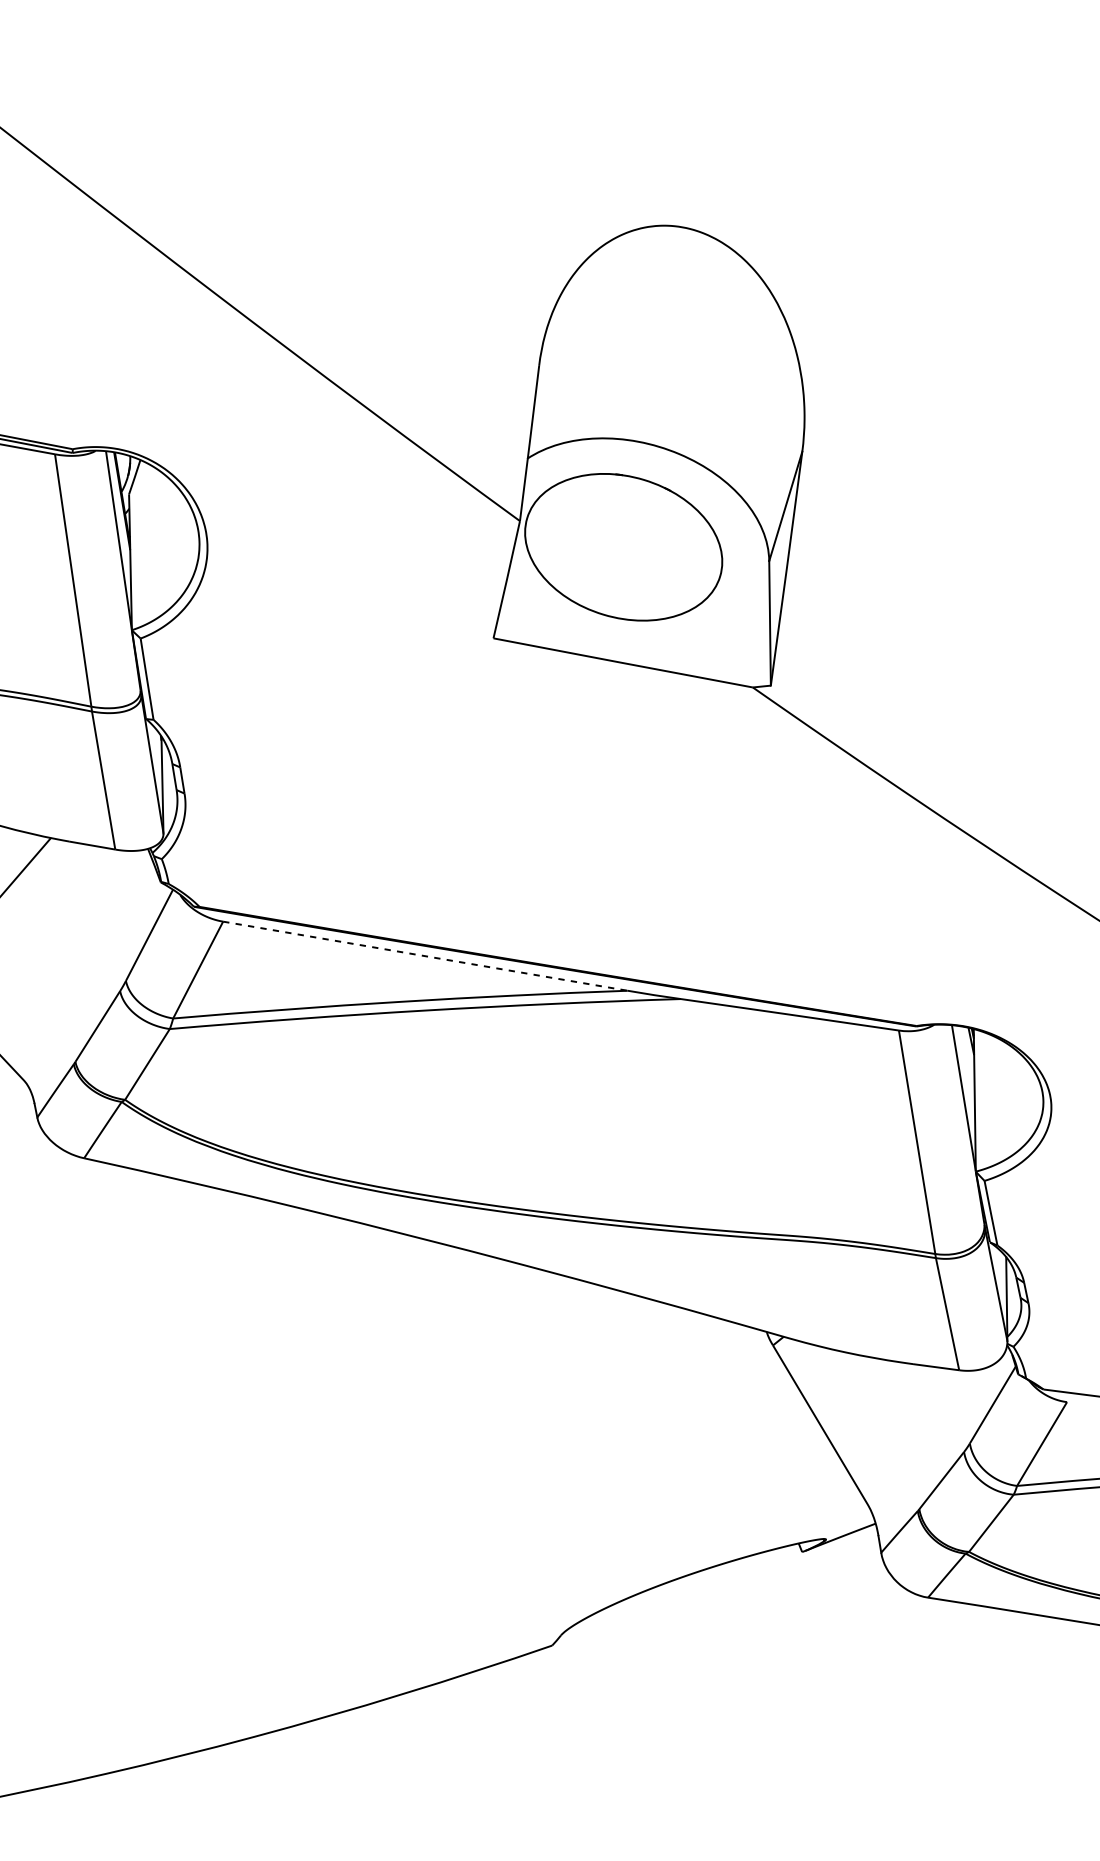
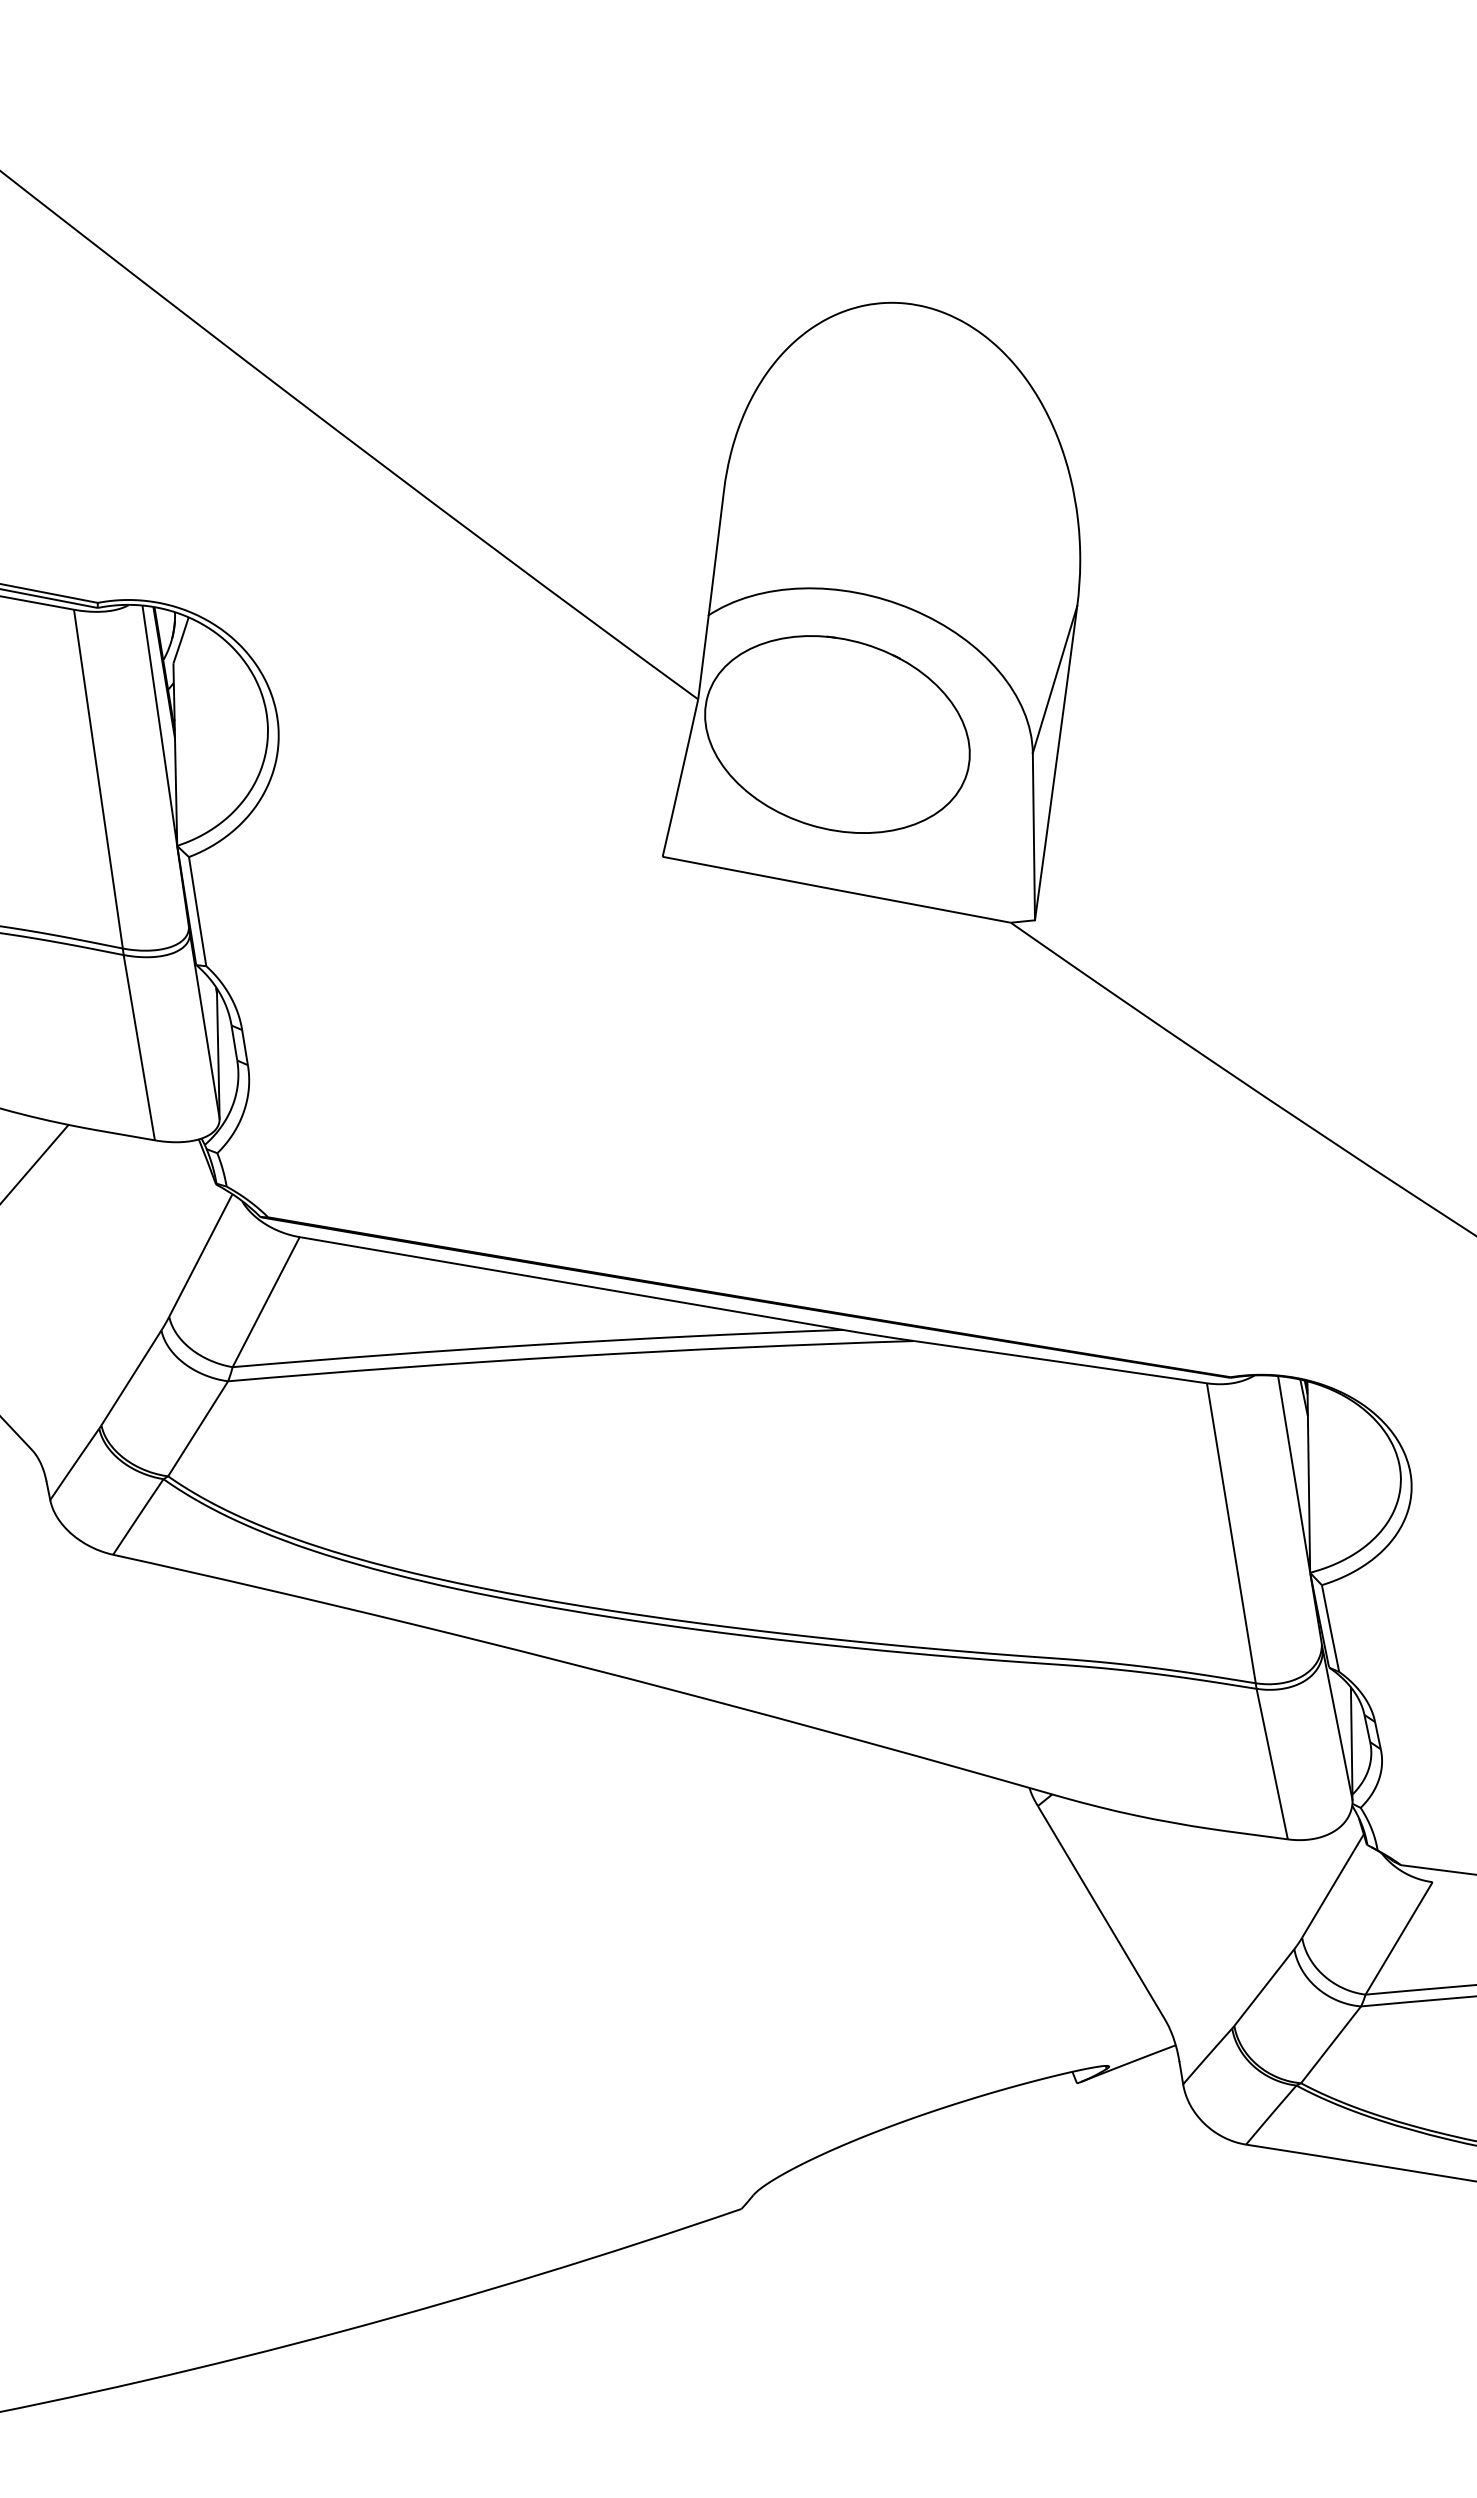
line: (425, 956) -> (571, 1283), dashed -> solid

